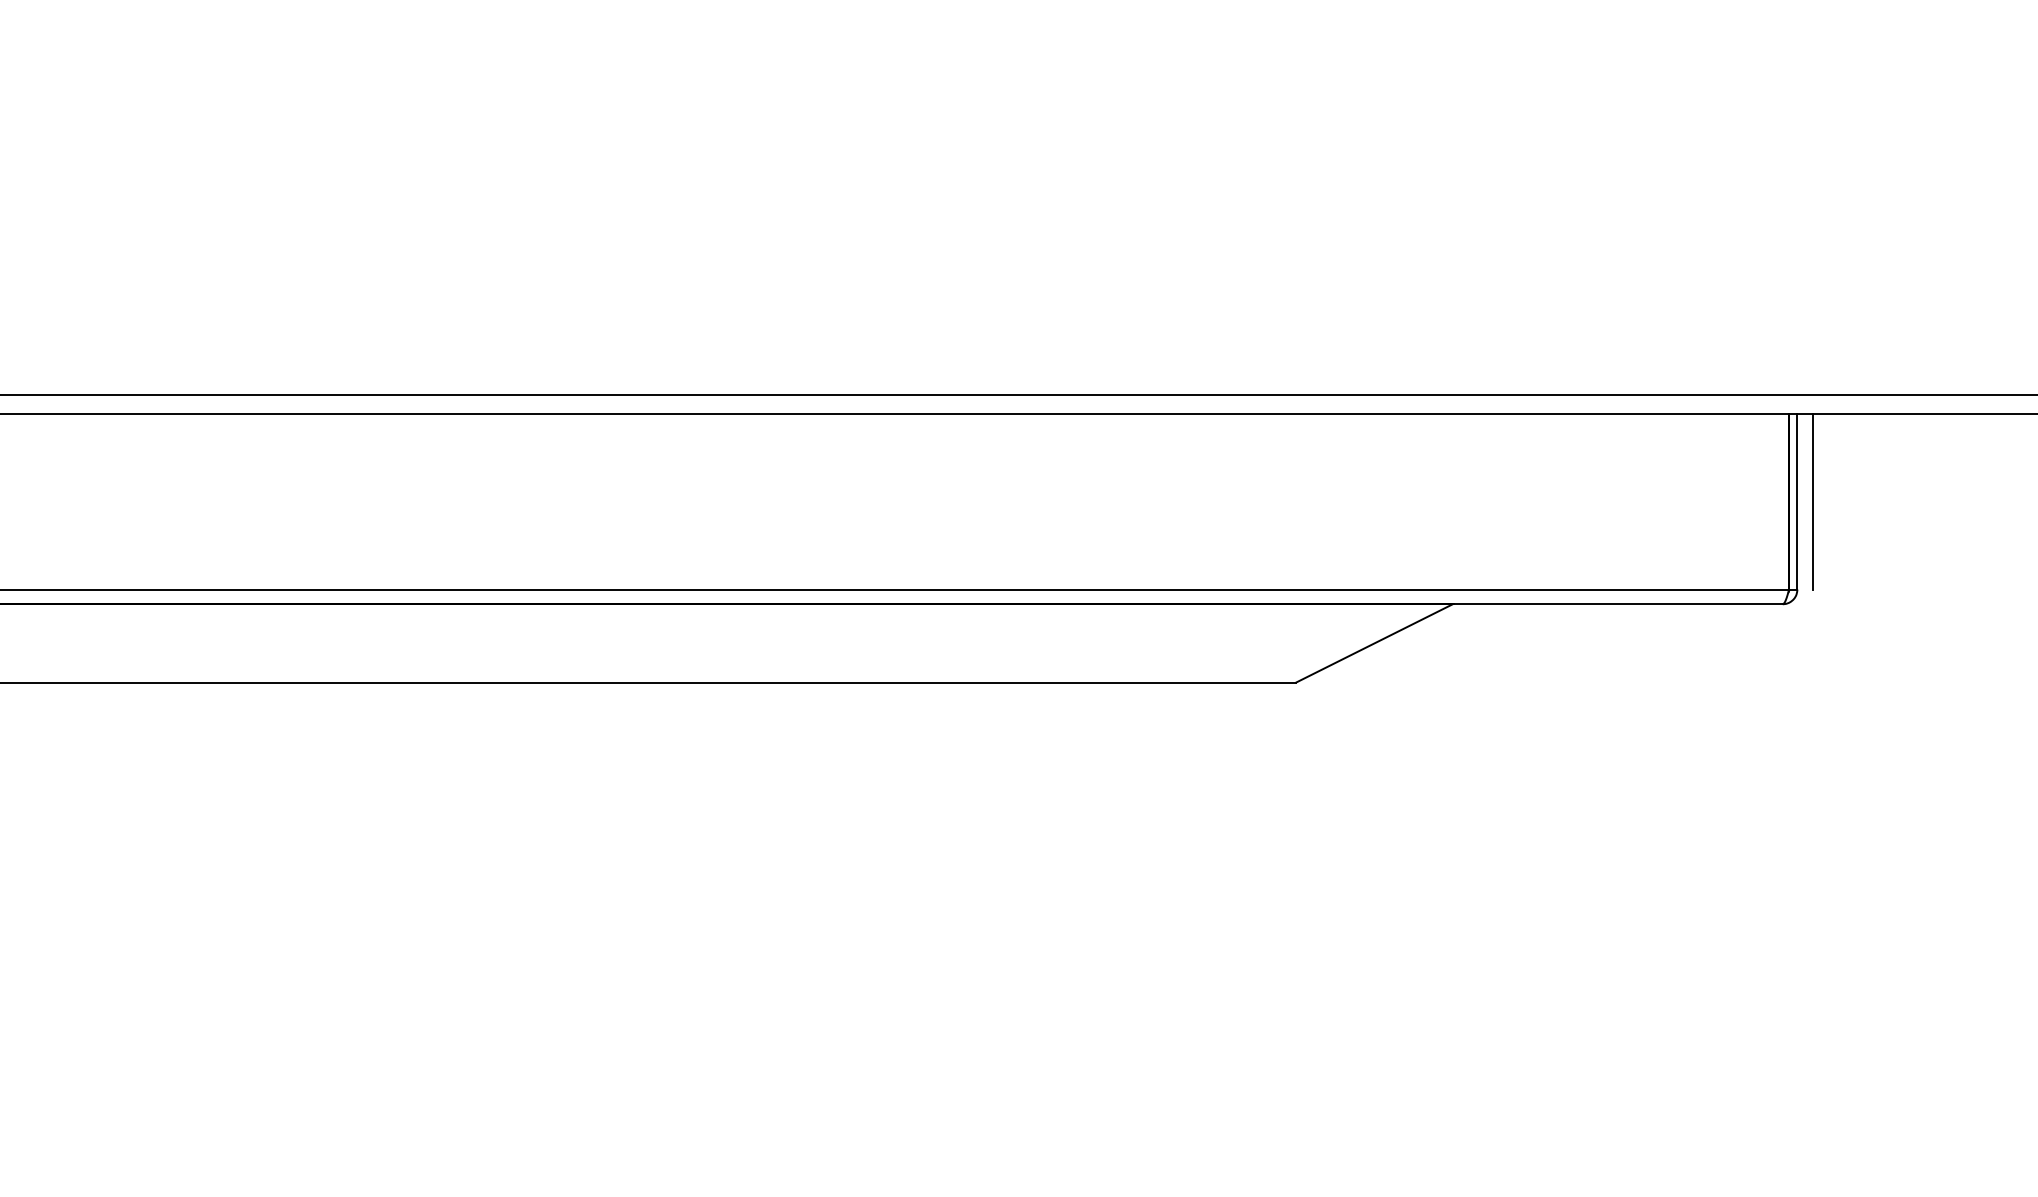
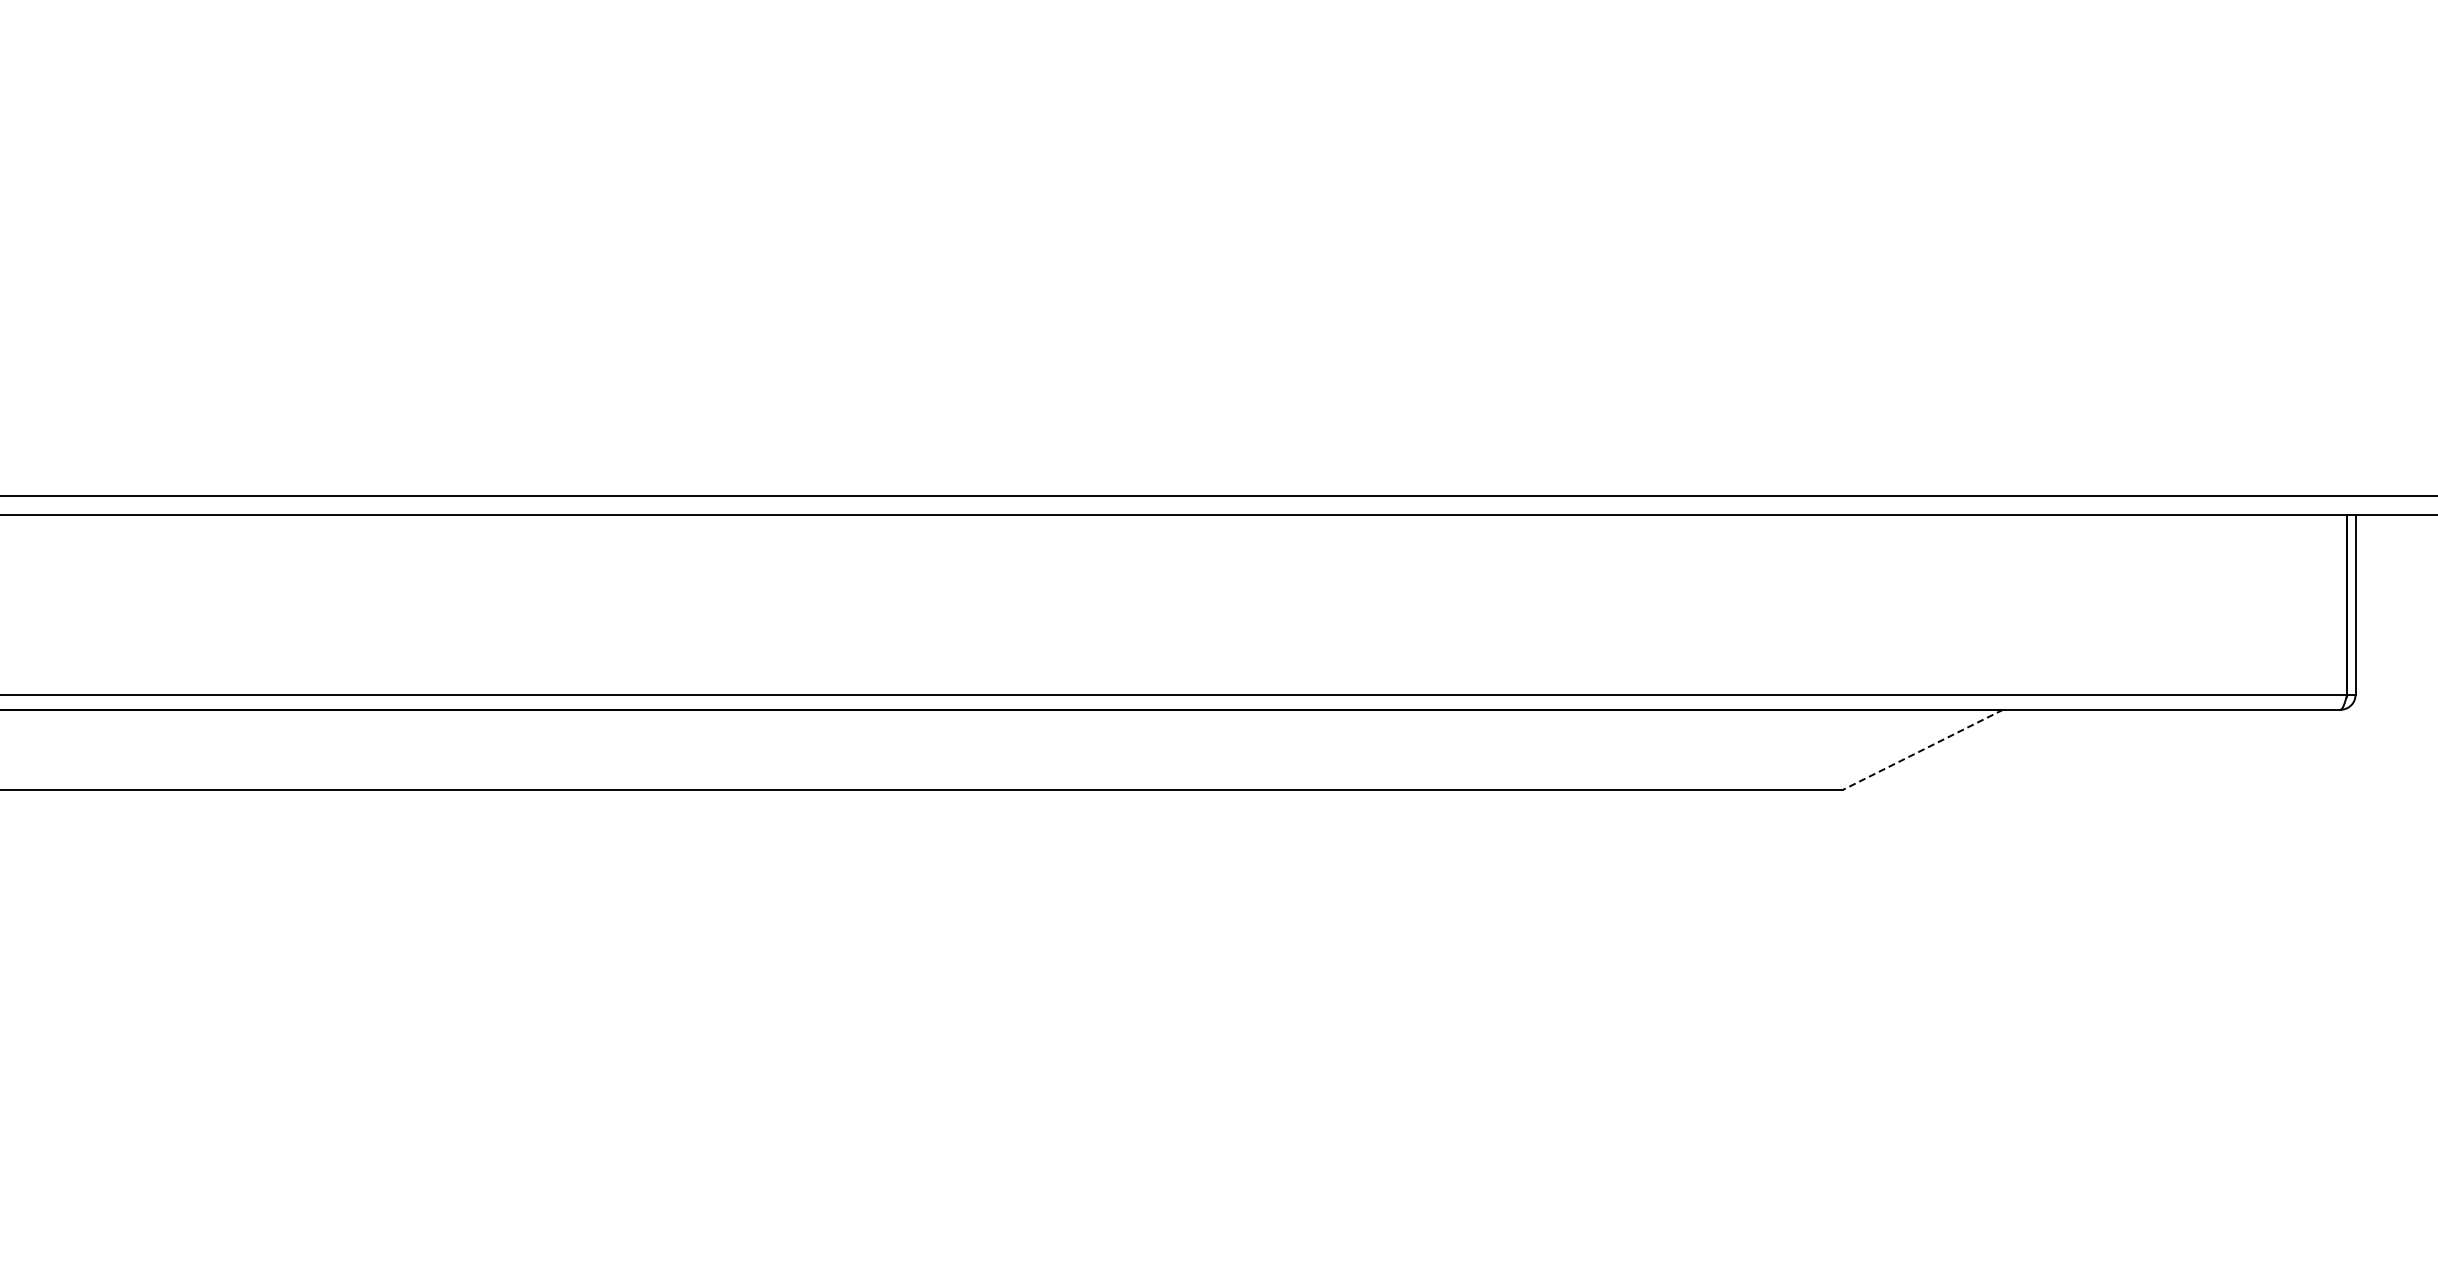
line: (1812, 501) -> (2371, 604), removed
line: (1373, 644) -> (1922, 750), solid -> dashed

